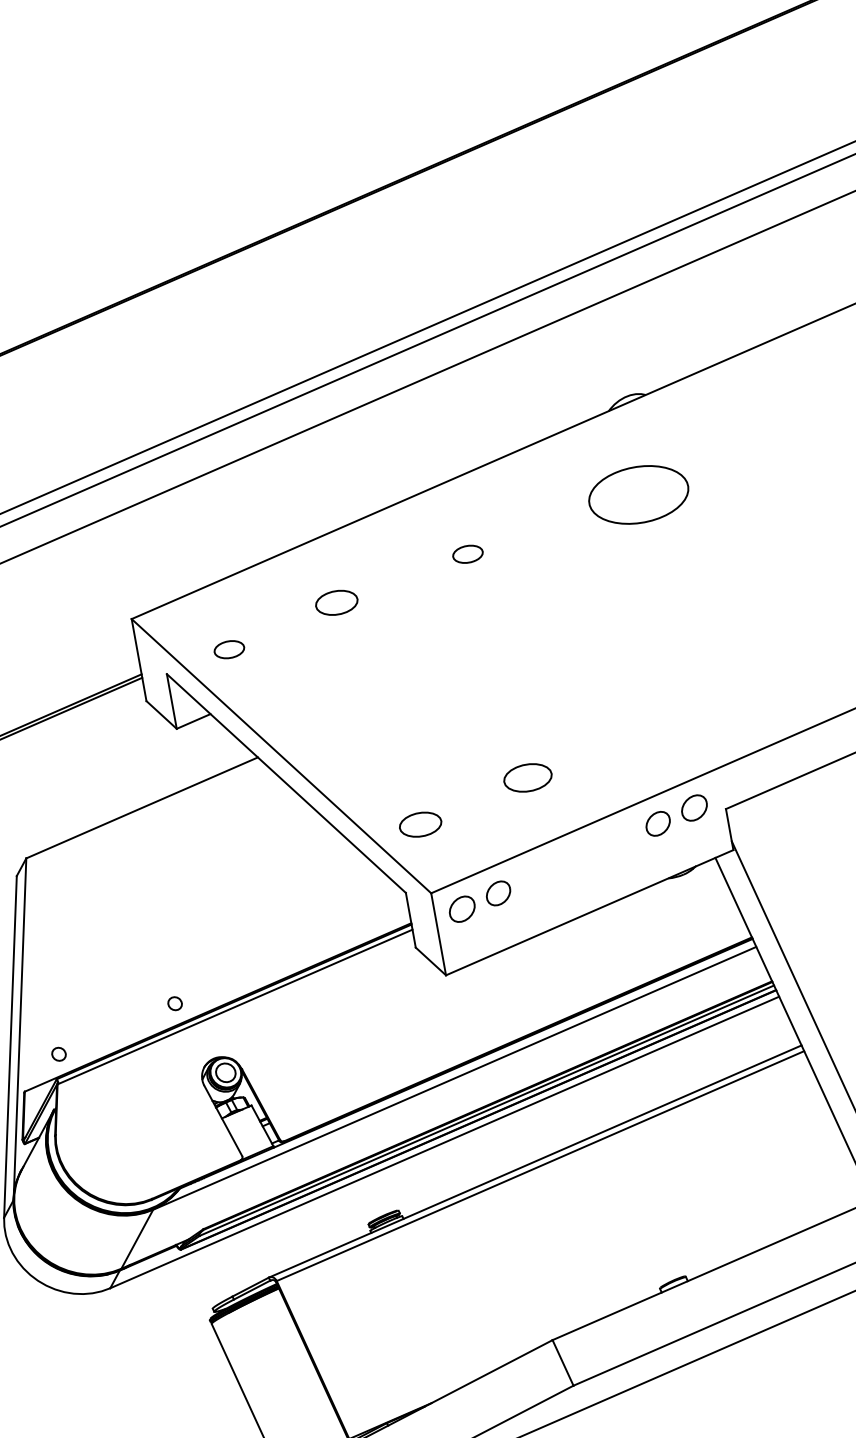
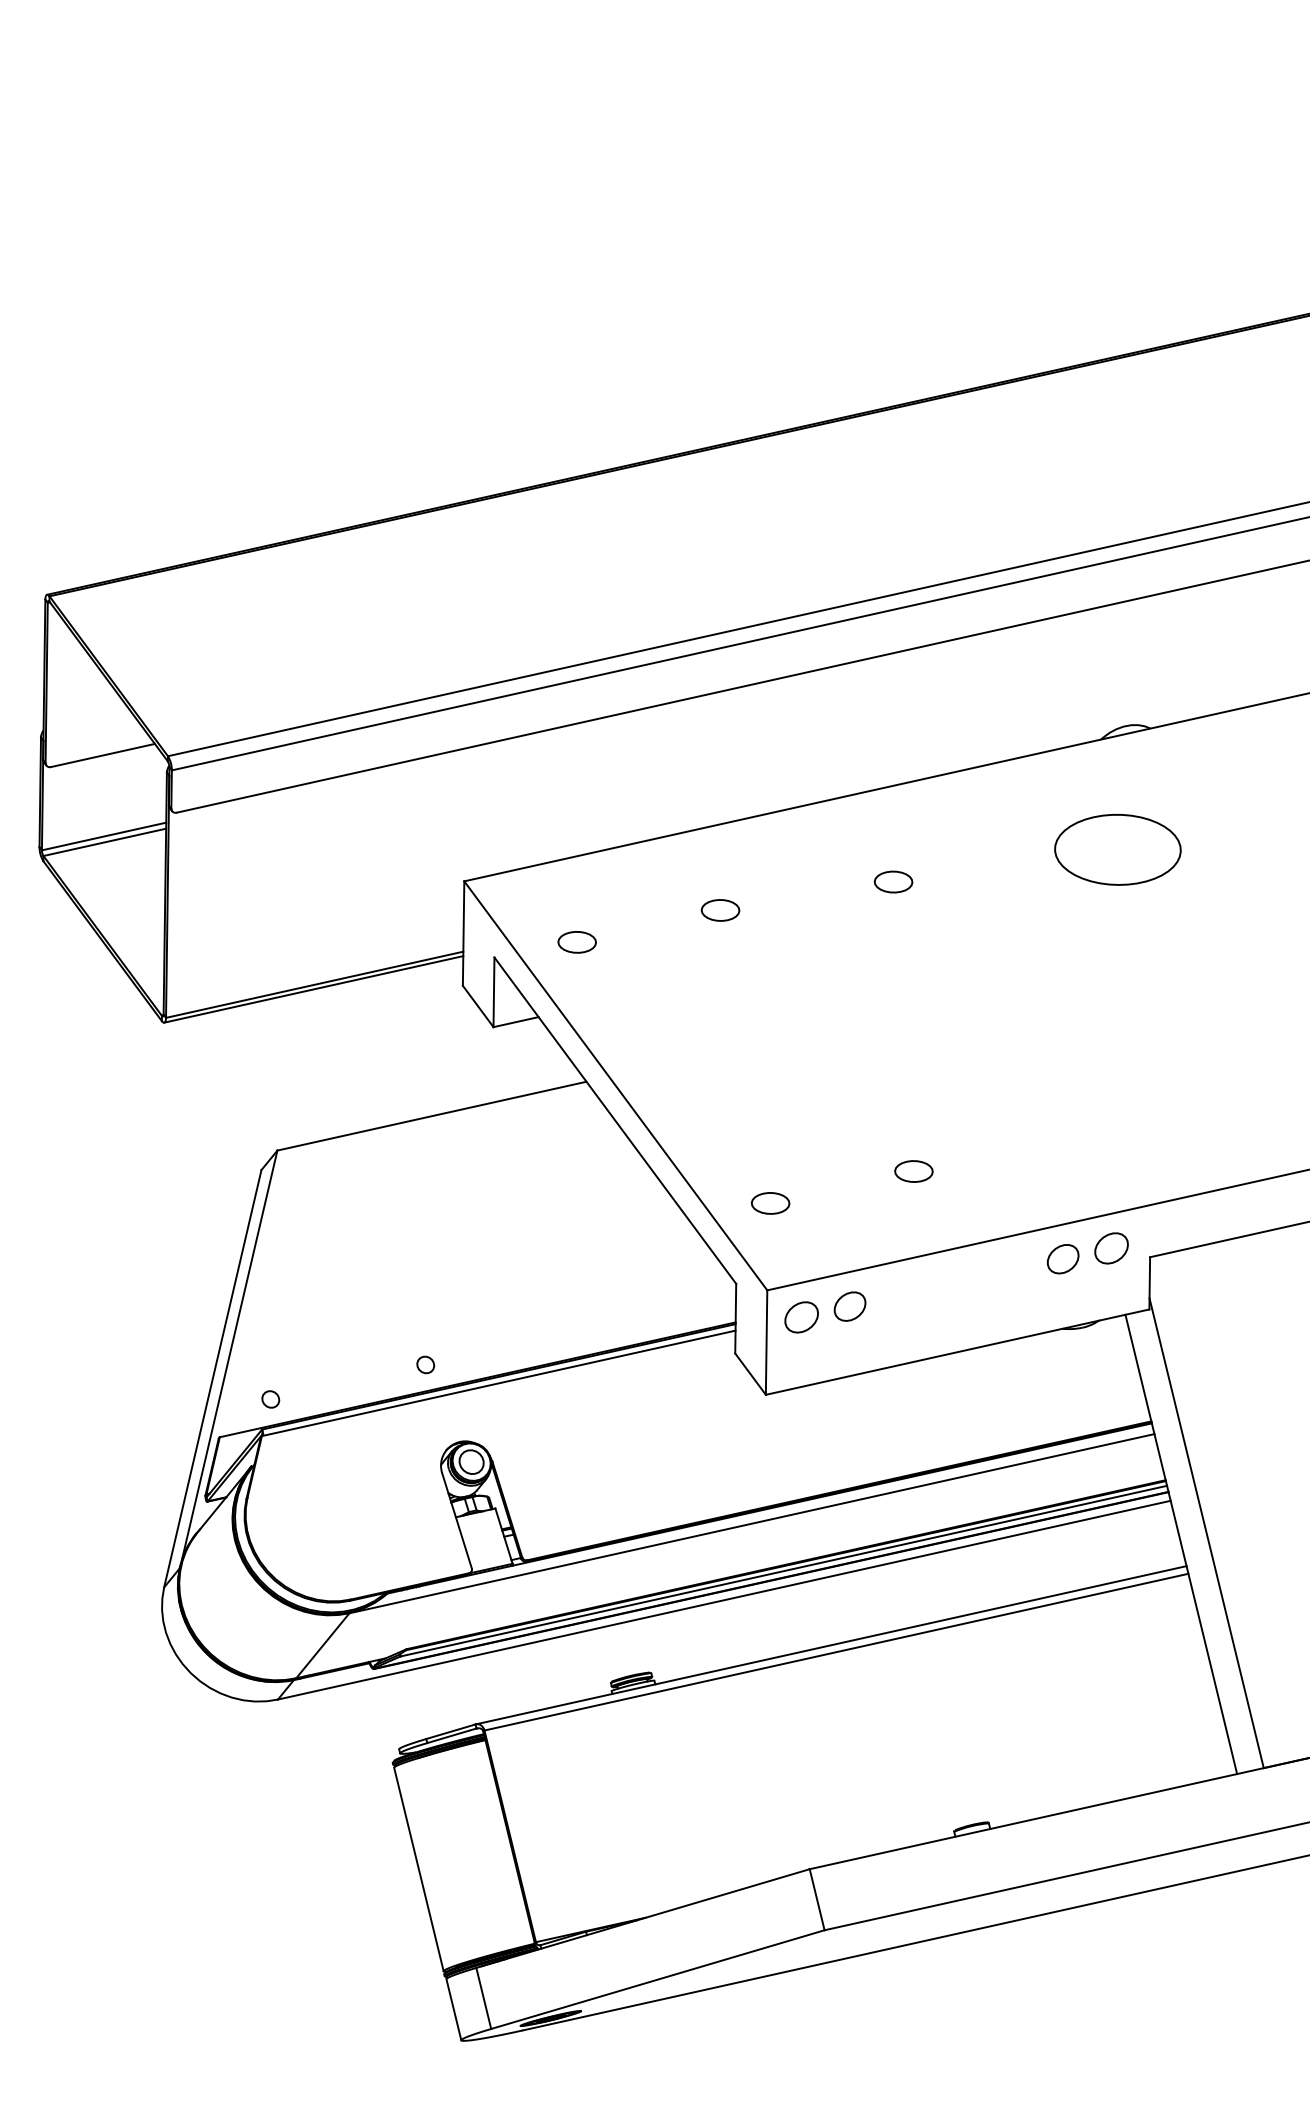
part: (336, 602) -> (720, 910), size x0.71
part: (527, 777) -> (913, 1171), size x0.62
part: (420, 824) -> (770, 1203), size x0.71

